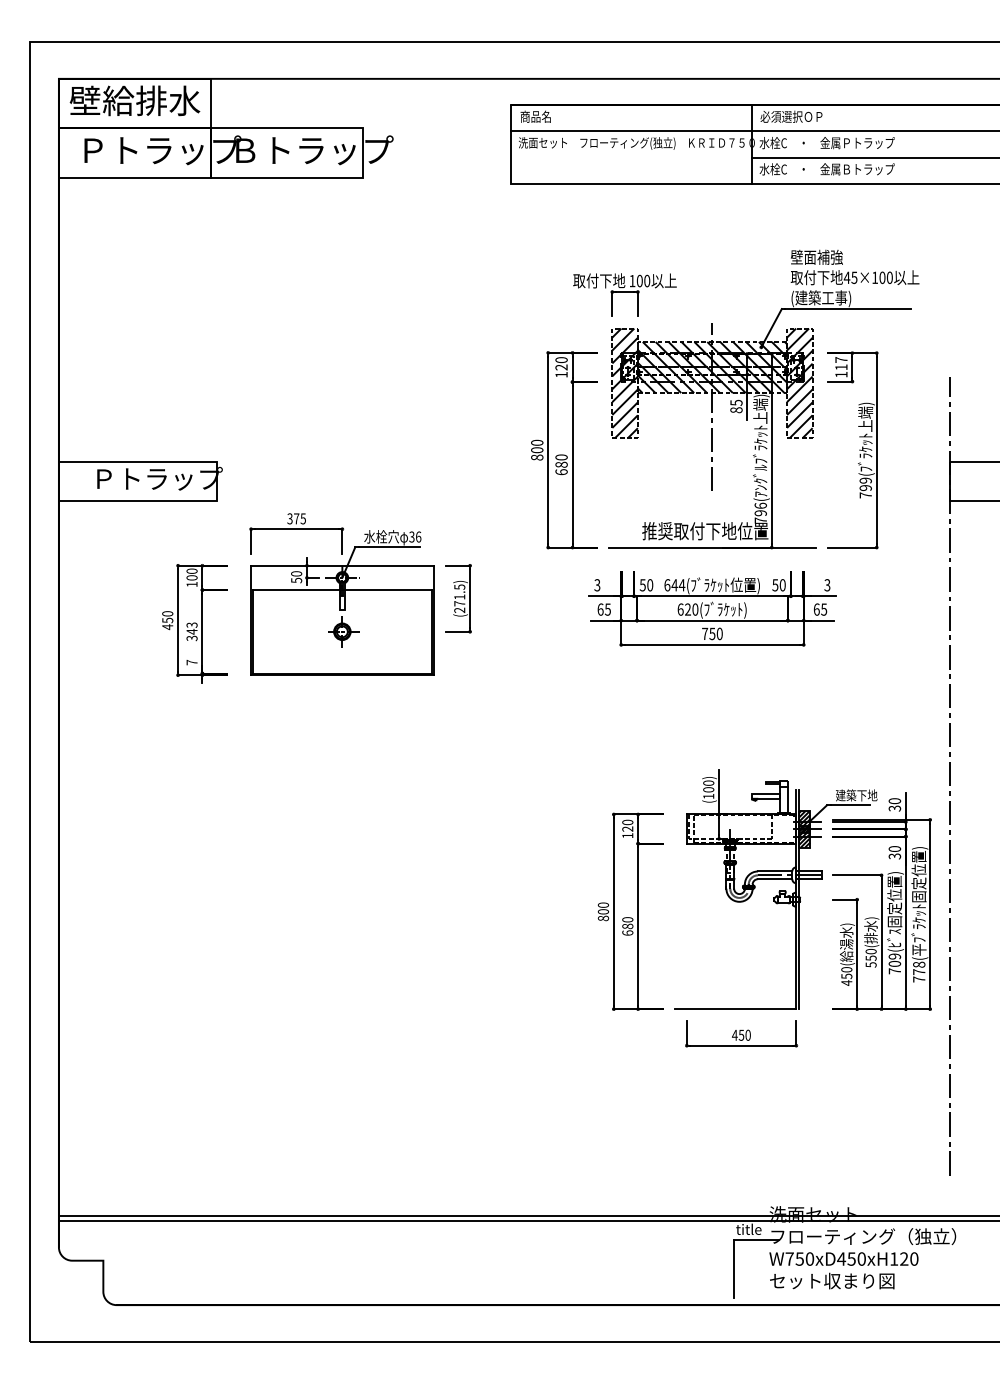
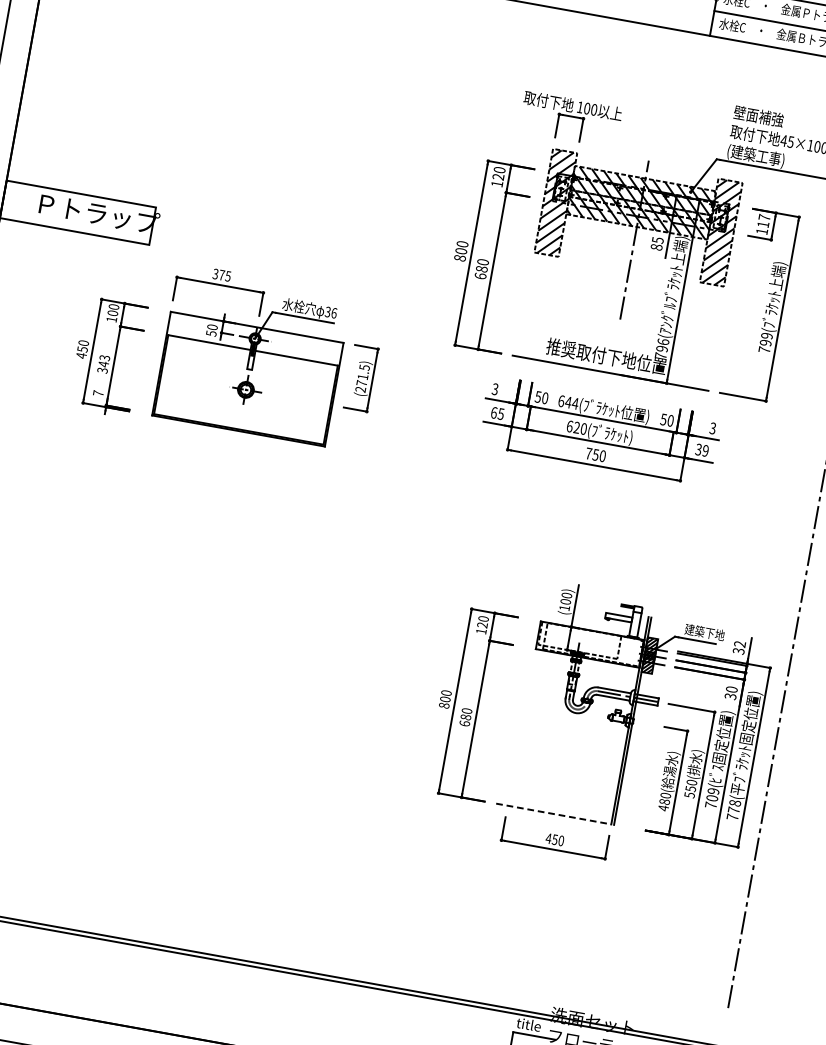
text: (820, 609) -> (702, 450), 65 -> 39
text: (894, 801) -> (739, 644), 30 -> 32
text: (846, 976) -> (664, 801), 450( -> 480(
line: (735, 1009) -> (553, 814), solid -> dashed

